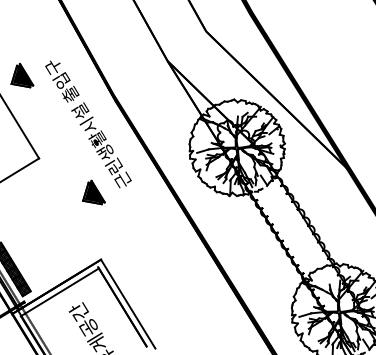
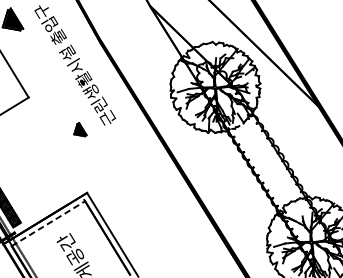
part: (93, 192) -> (80, 129), size x0.6
line: (59, 292) -> (47, 223), solid -> dashed

